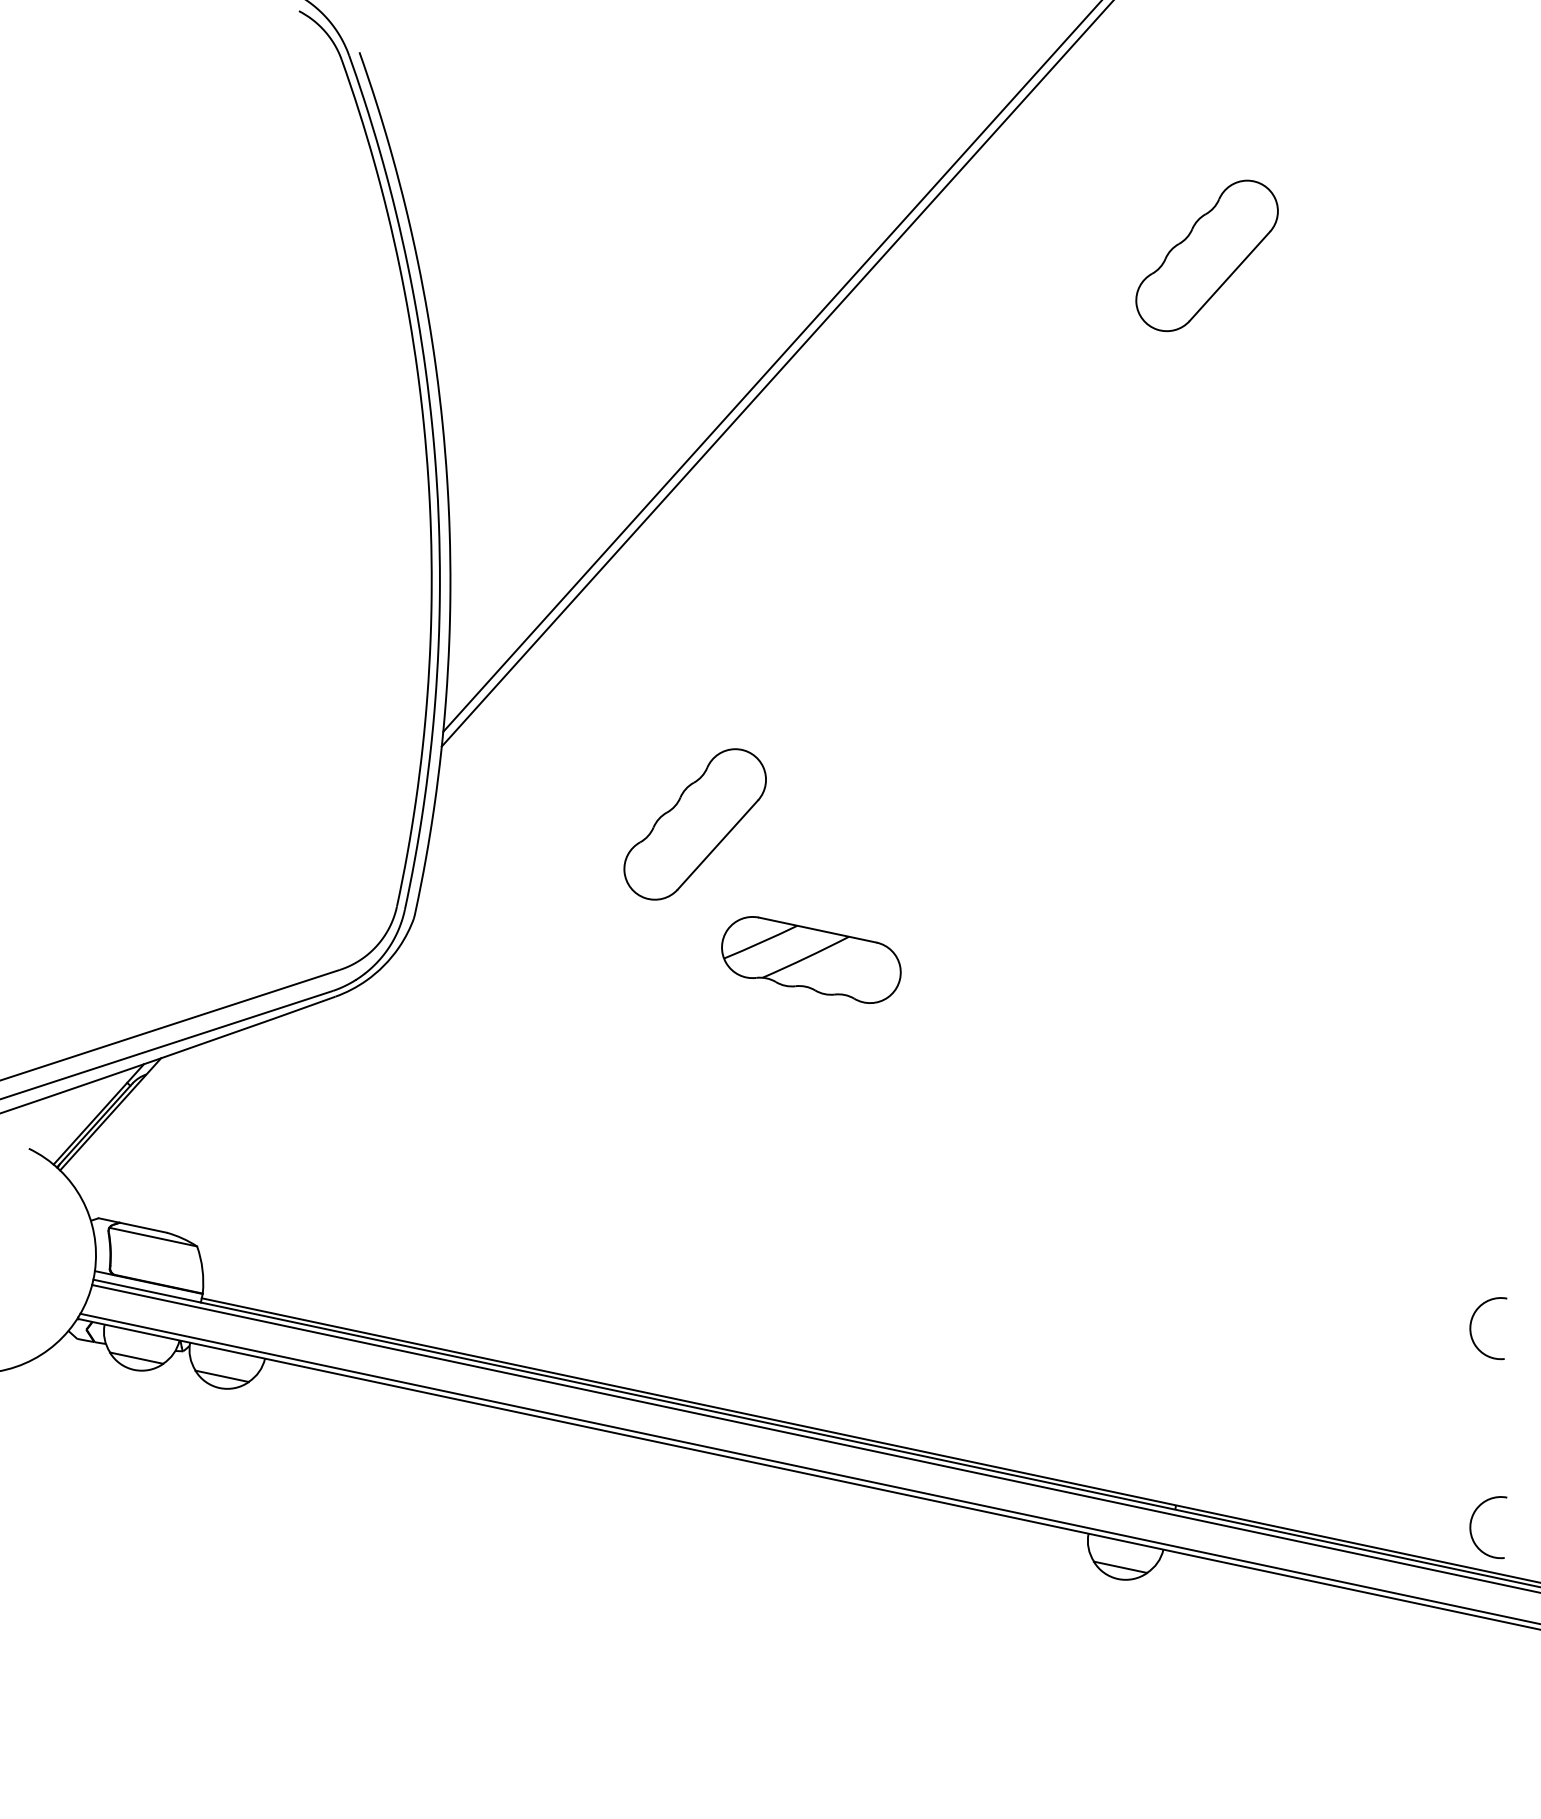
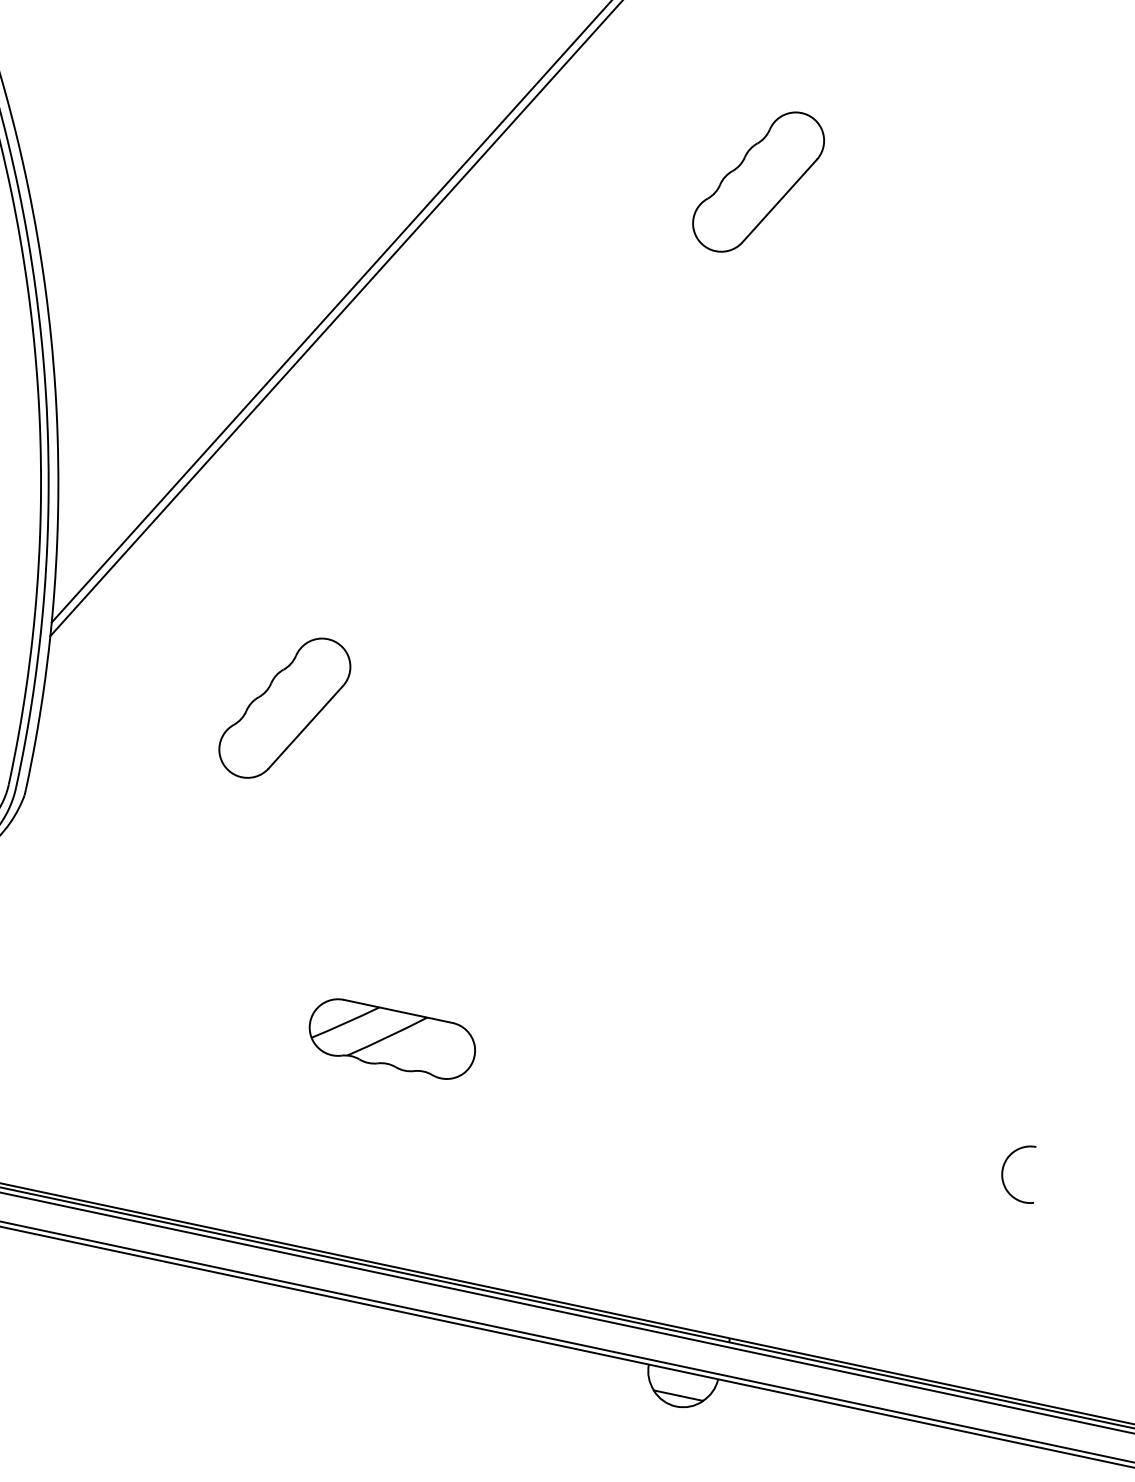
part: (811, 959) -> (392, 1038), moved
arc: (1471, 1527) -> (1003, 1358), removed

